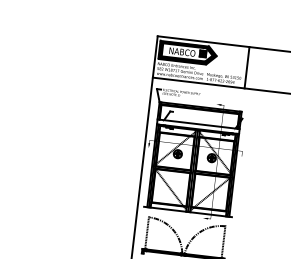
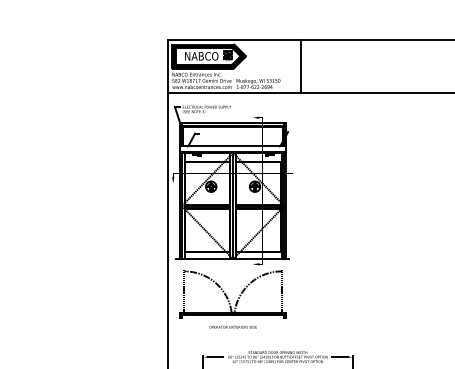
line: (247, 67) -> (301, 66), moved

